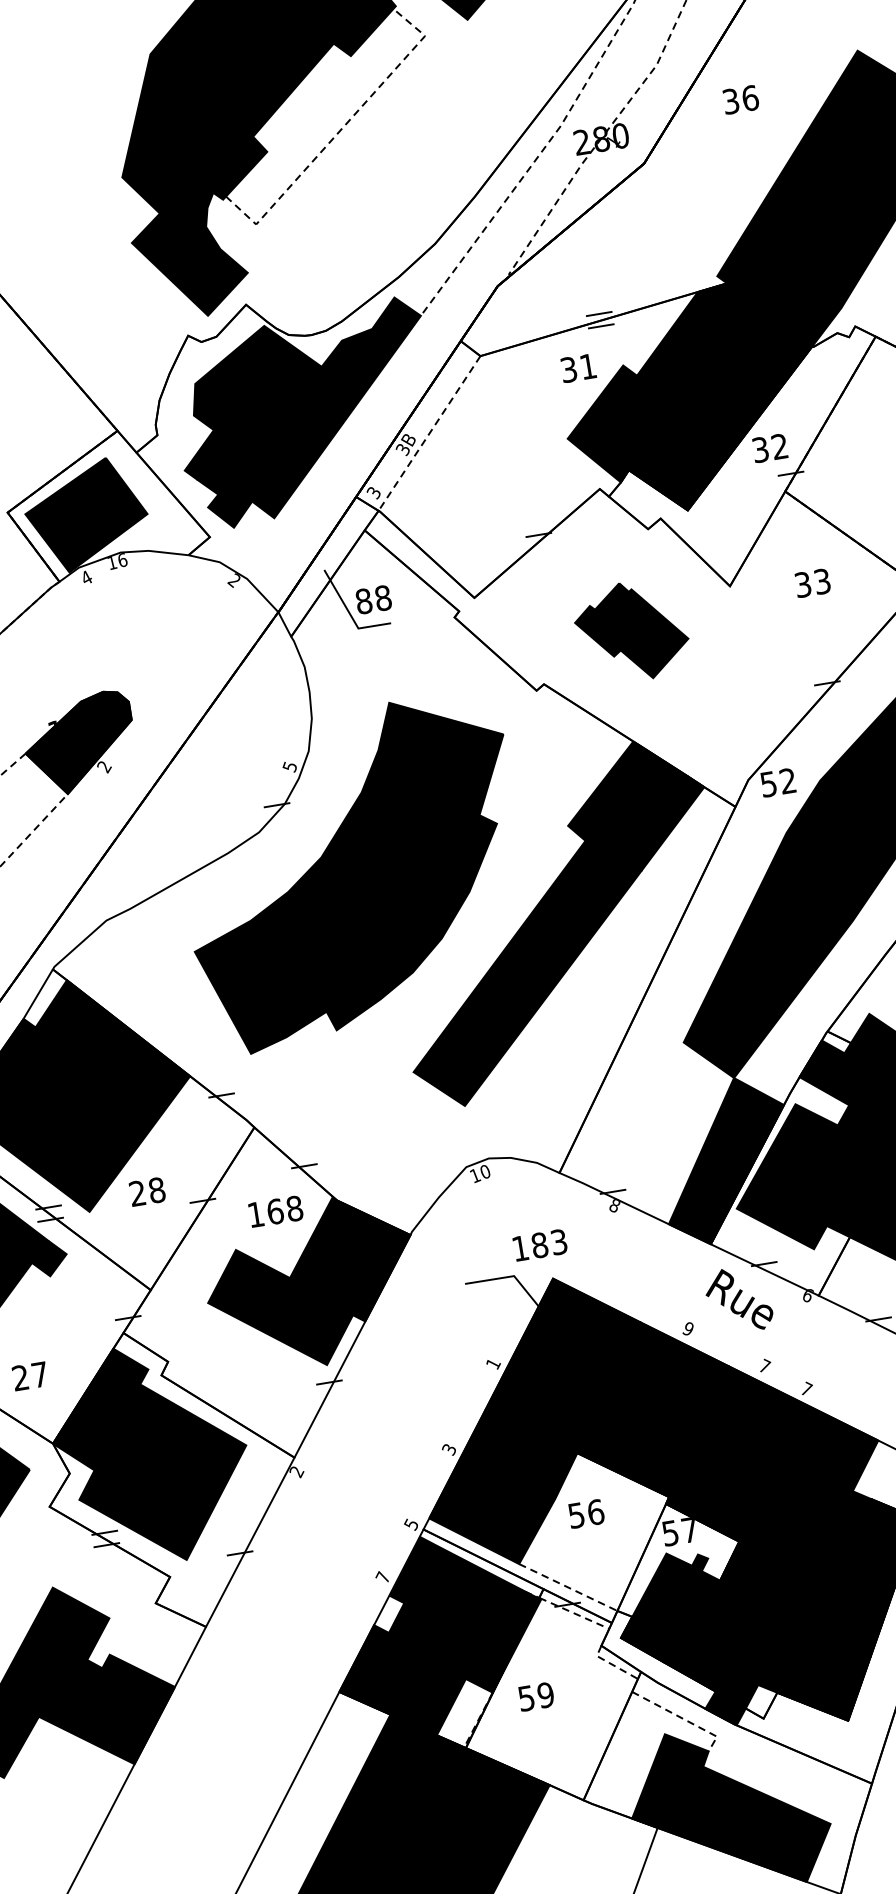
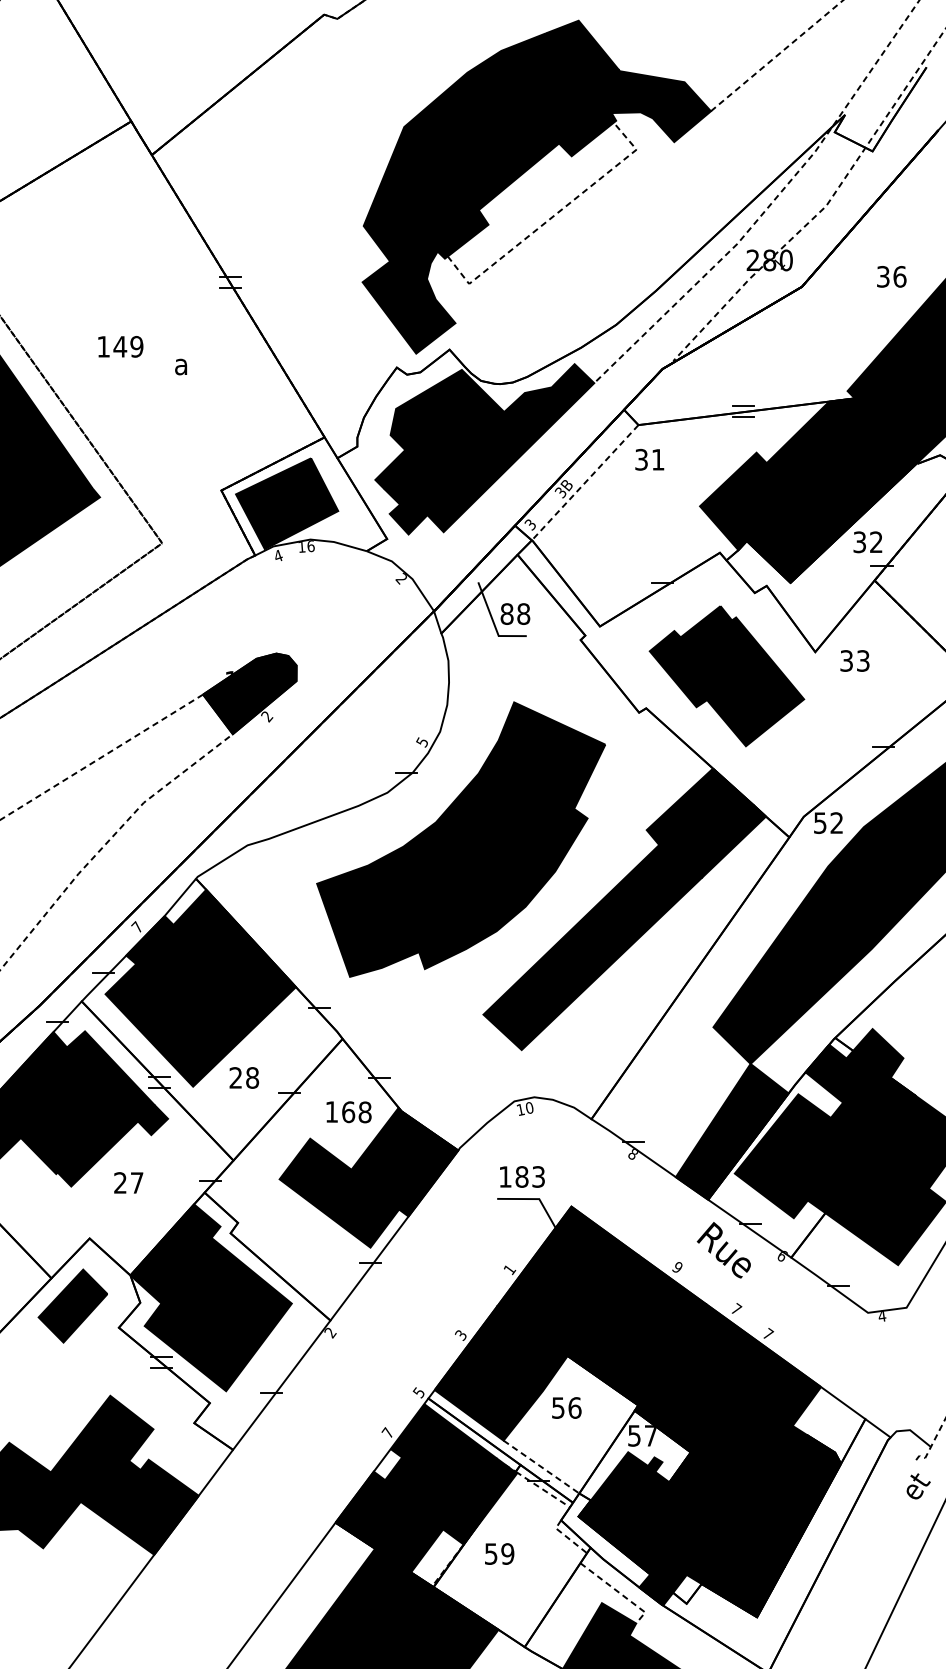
text: (740, 99) -> (891, 276), moved
text: (578, 367) -> (649, 459), moved
text: (812, 582) -> (854, 660), moved
part: (631, 631) -> (726, 676), size x1.67
text: (540, 1244) -> (522, 1176), moved
text: (29, 1375) -> (128, 1182), moved

